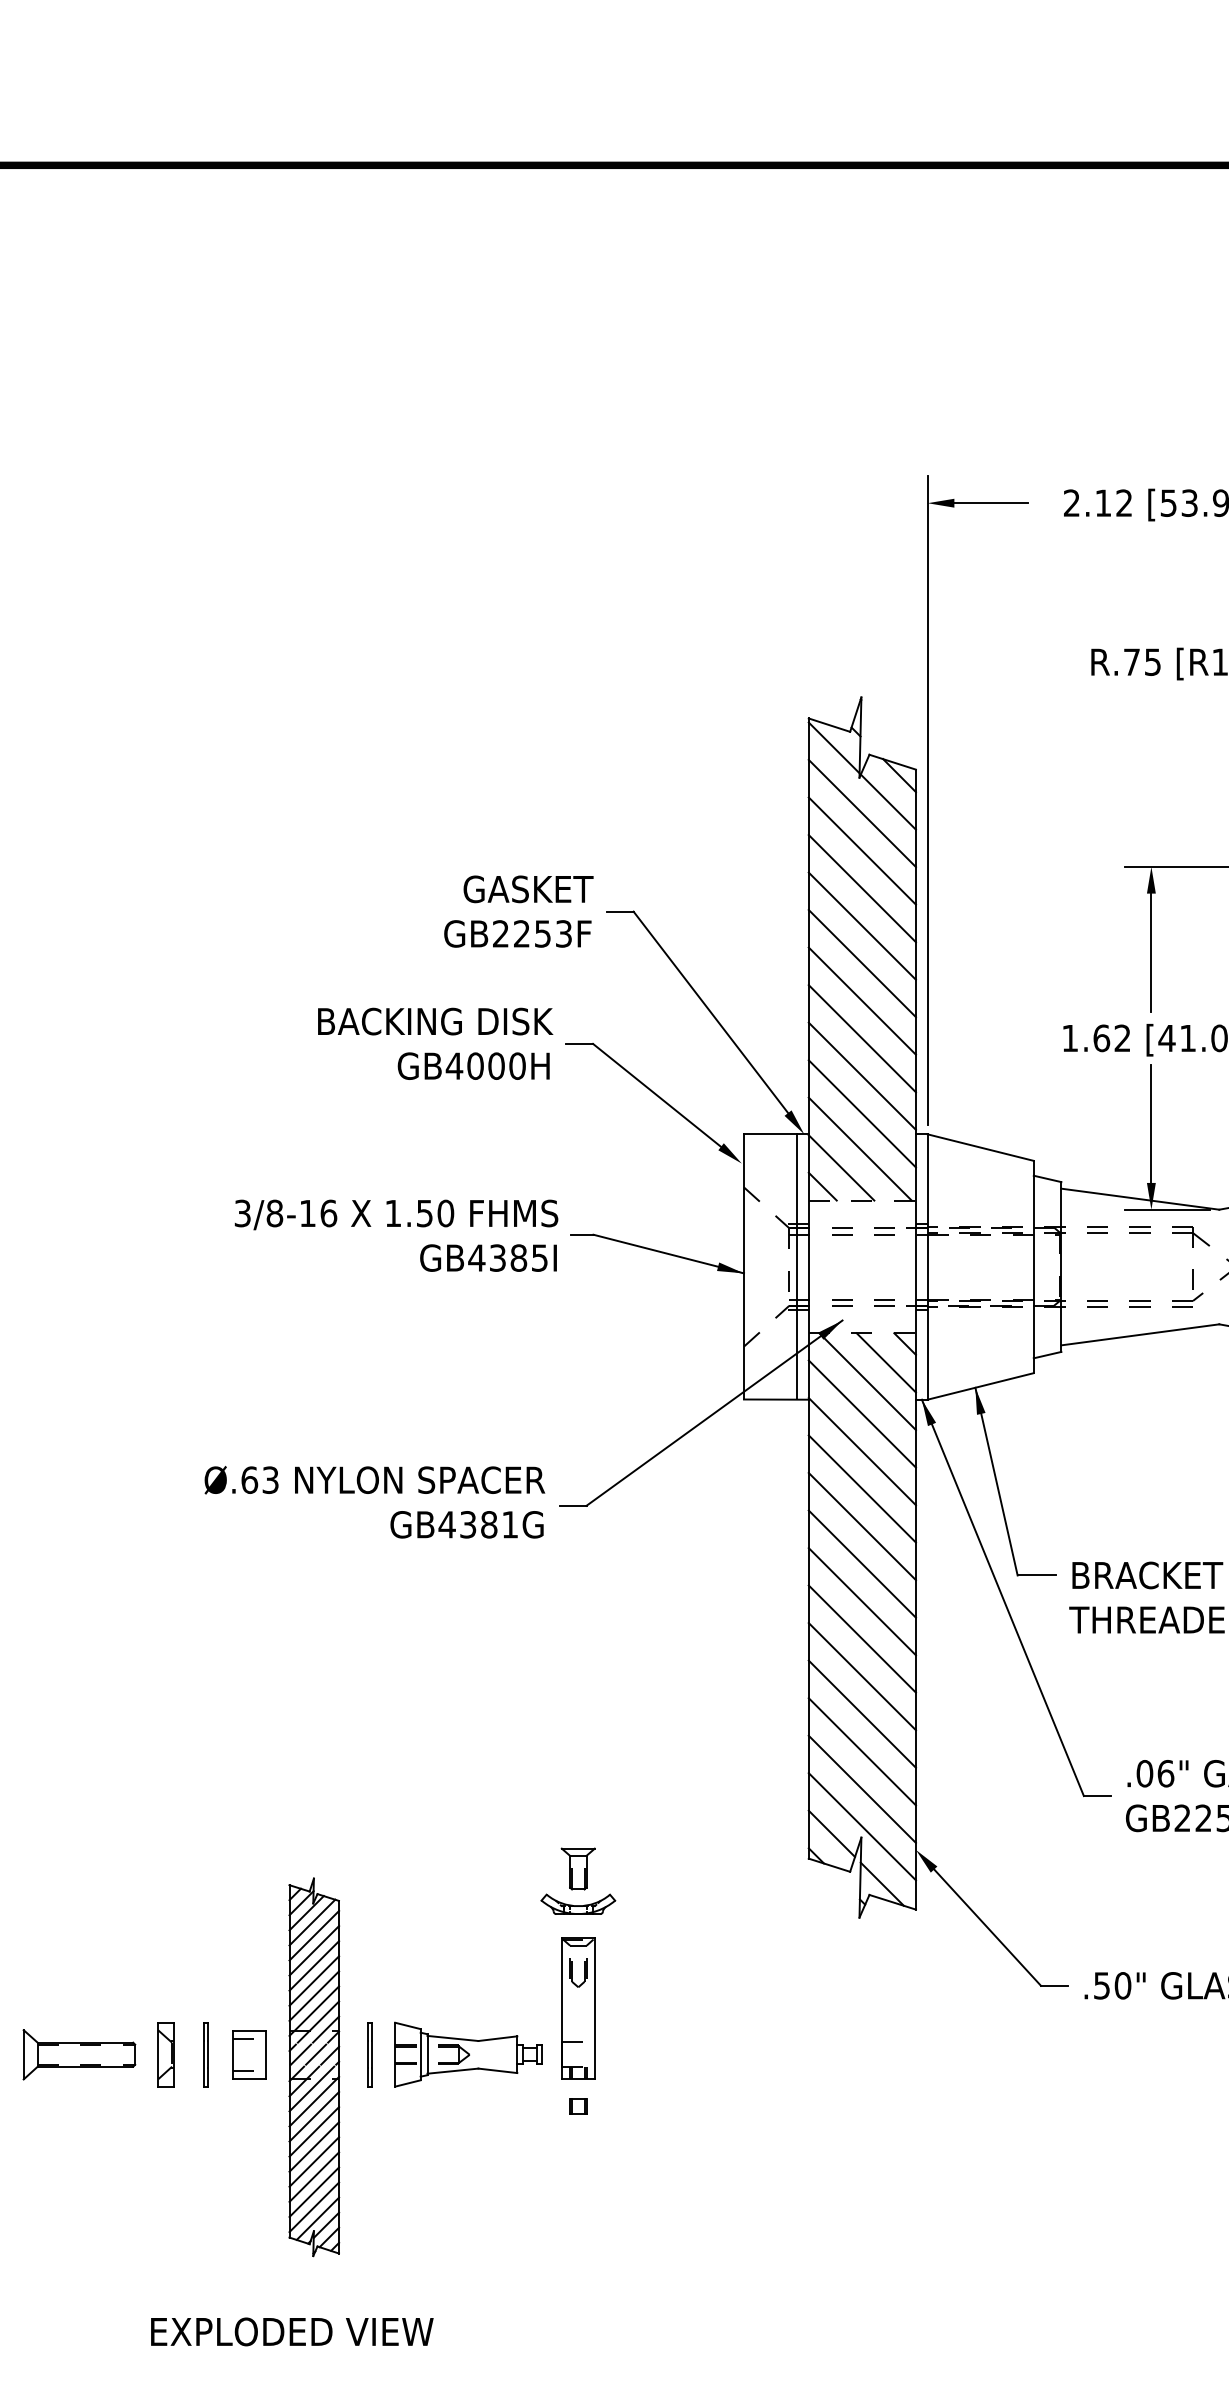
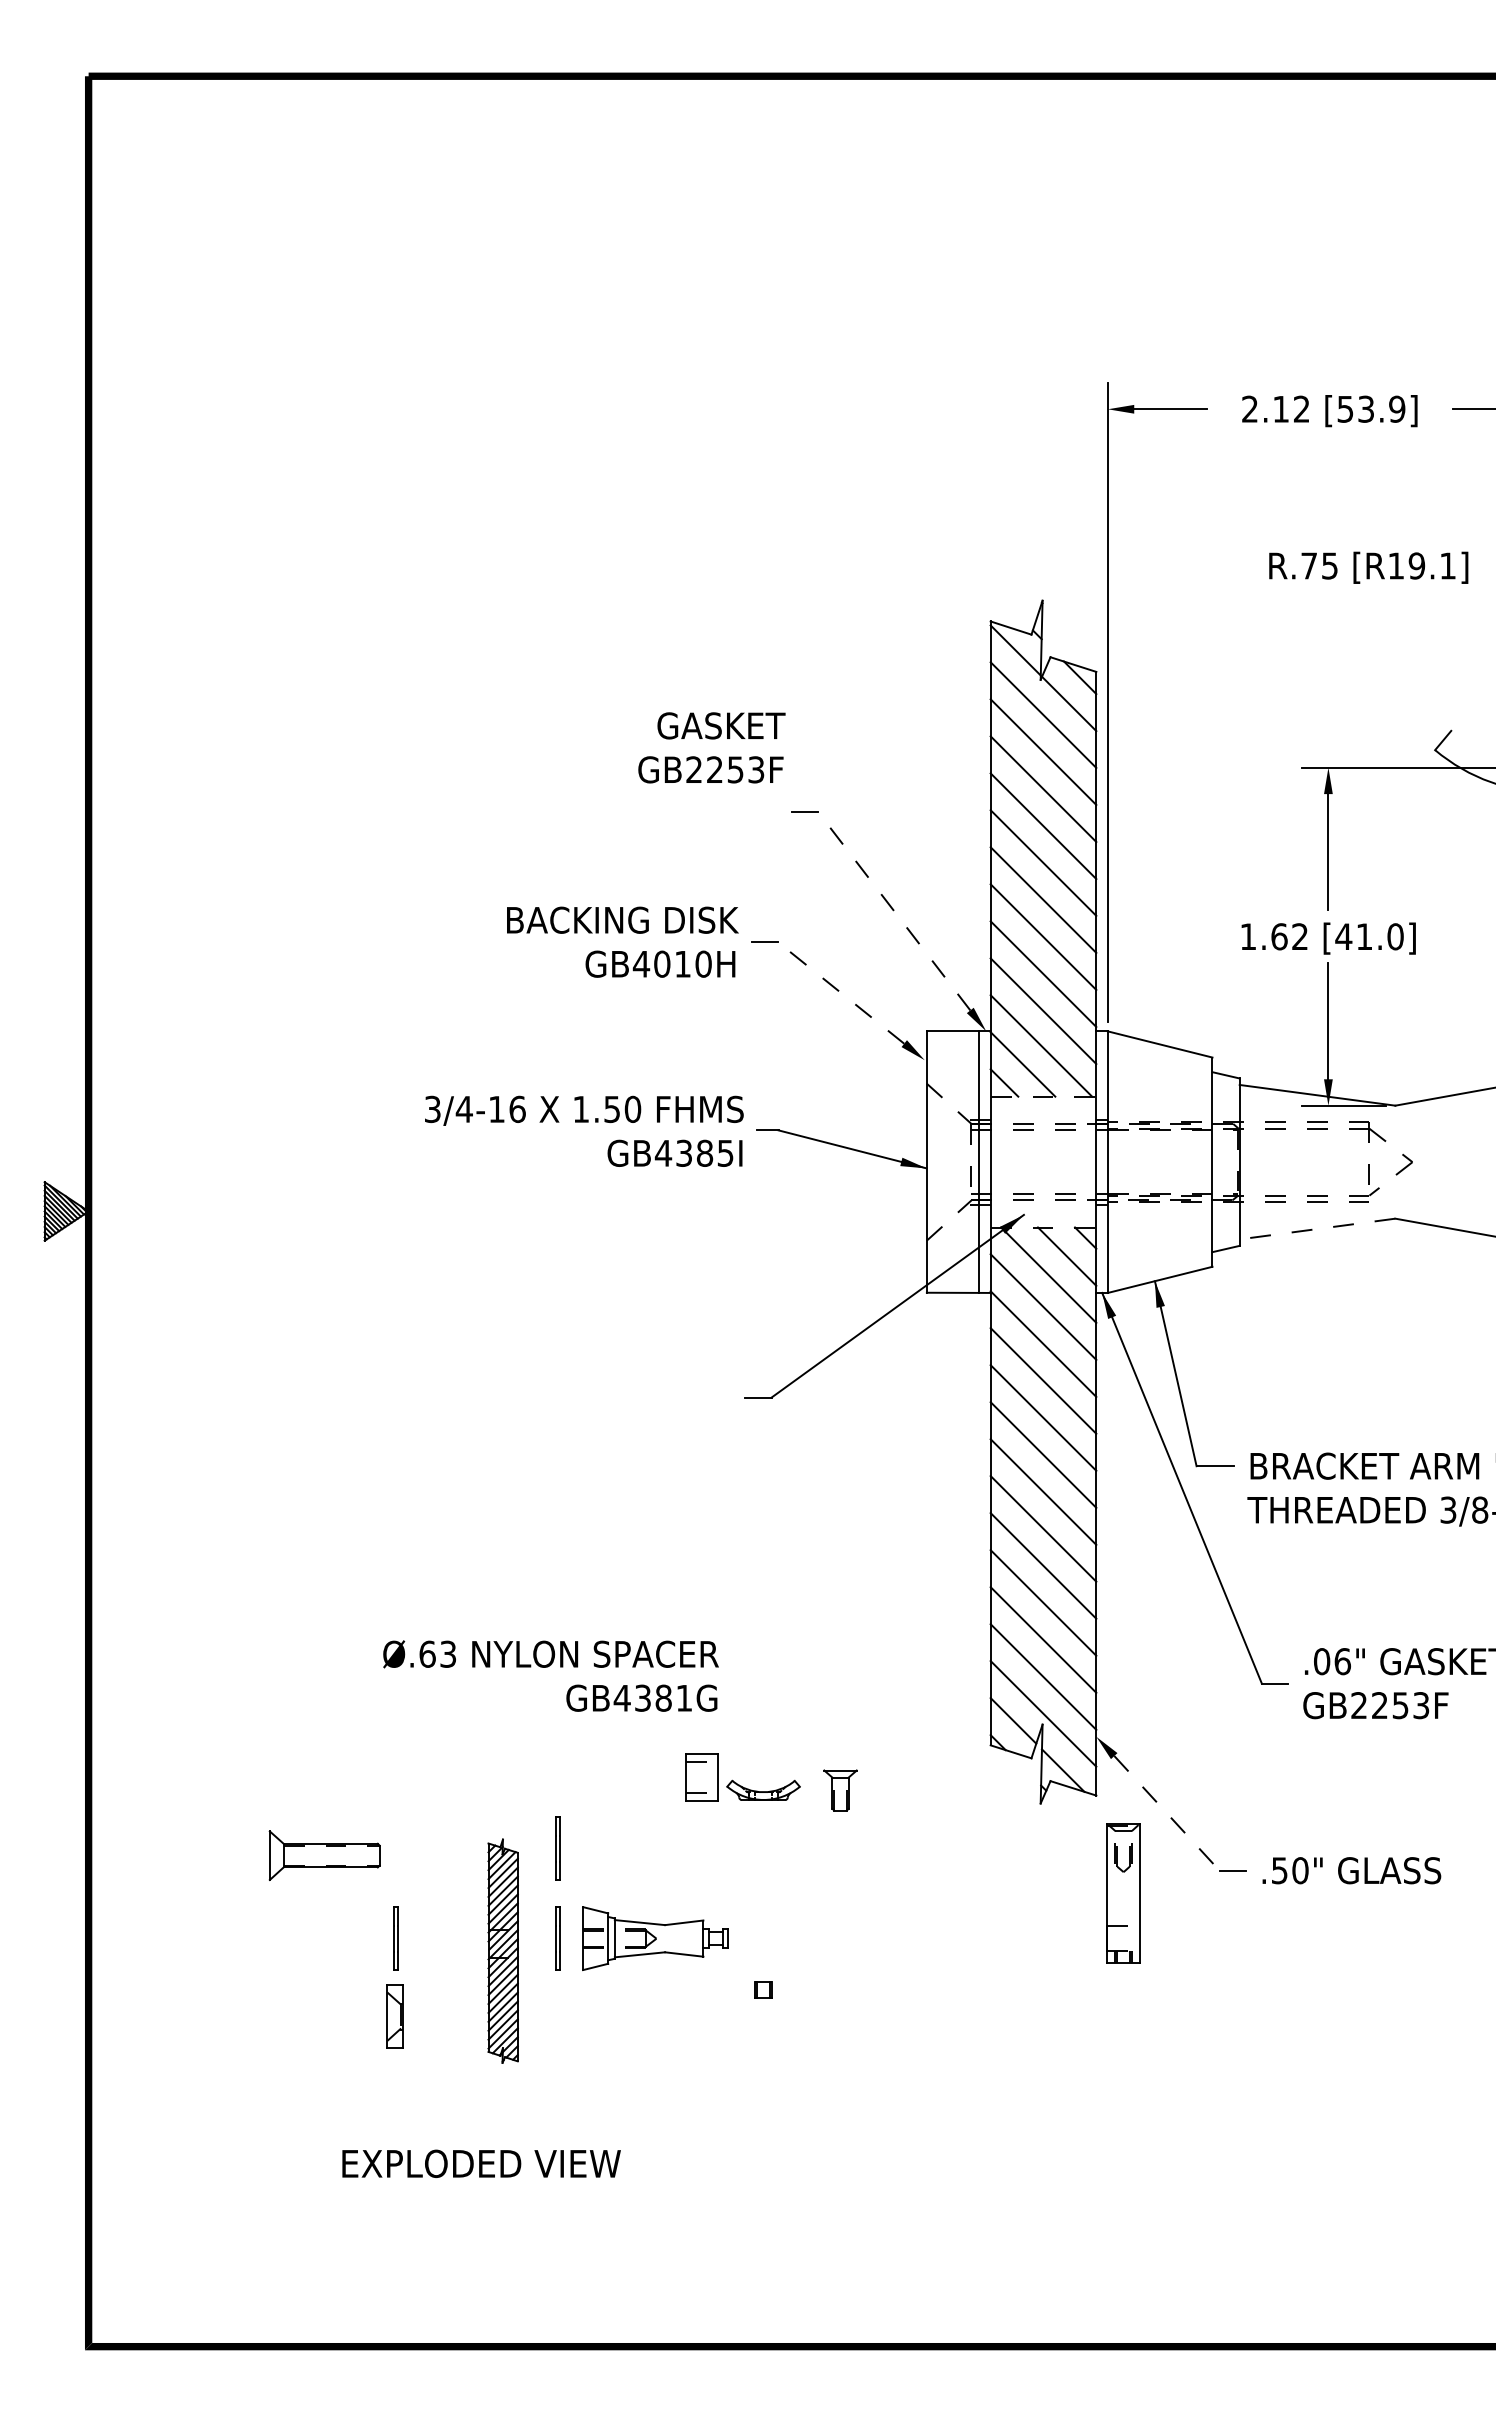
text: (518, 911) -> (711, 747), moved
line: (710, 1011) -> (893, 910), solid -> dashed
text: (496, 1065) -> (682, 963), GB4000H -> GB4010H
line: (657, 1095) -> (841, 993), solid -> dashed
text: (273, 1213) -> (463, 1109), 3/8-16 -> 3/4-16
line: (1140, 1335) -> (1317, 1229), solid -> dashed
text: (374, 1501) -> (550, 1675), moved
part: (578, 1868) -> (840, 1790), moved
line: (987, 1927) -> (1166, 1813), solid -> dashed
part: (369, 1963) -> (557, 1848), added
part: (578, 2008) -> (1123, 1893), moved
part: (79, 2054) -> (324, 1855), moved
part: (165, 2054) -> (394, 2016), moved
part: (248, 2054) -> (701, 1777), moved
part: (313, 2067) -> (502, 1951), size x0.6
text: (292, 2331) -> (481, 2163), moved

